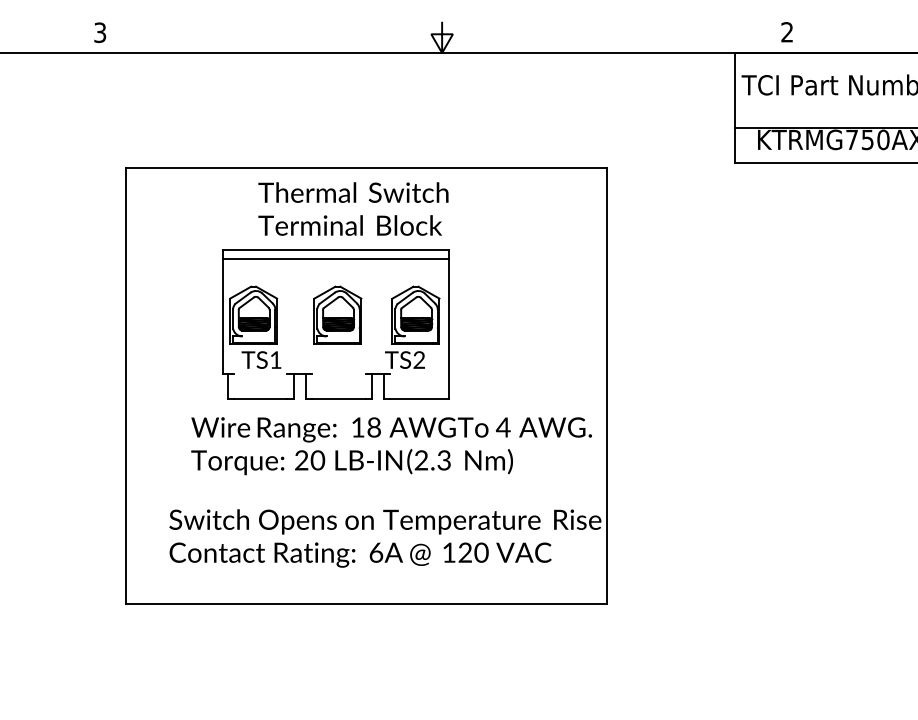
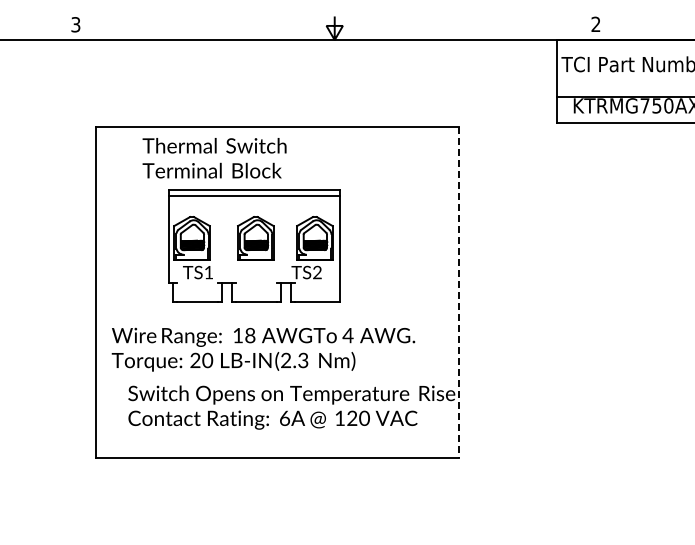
text: (353, 209) -> (214, 158), moved
line: (606, 386) -> (459, 292), solid -> dashed
text: (391, 445) -> (263, 349), moved

